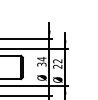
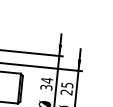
text: (57, 61) -> (67, 85), 22 -> 25

